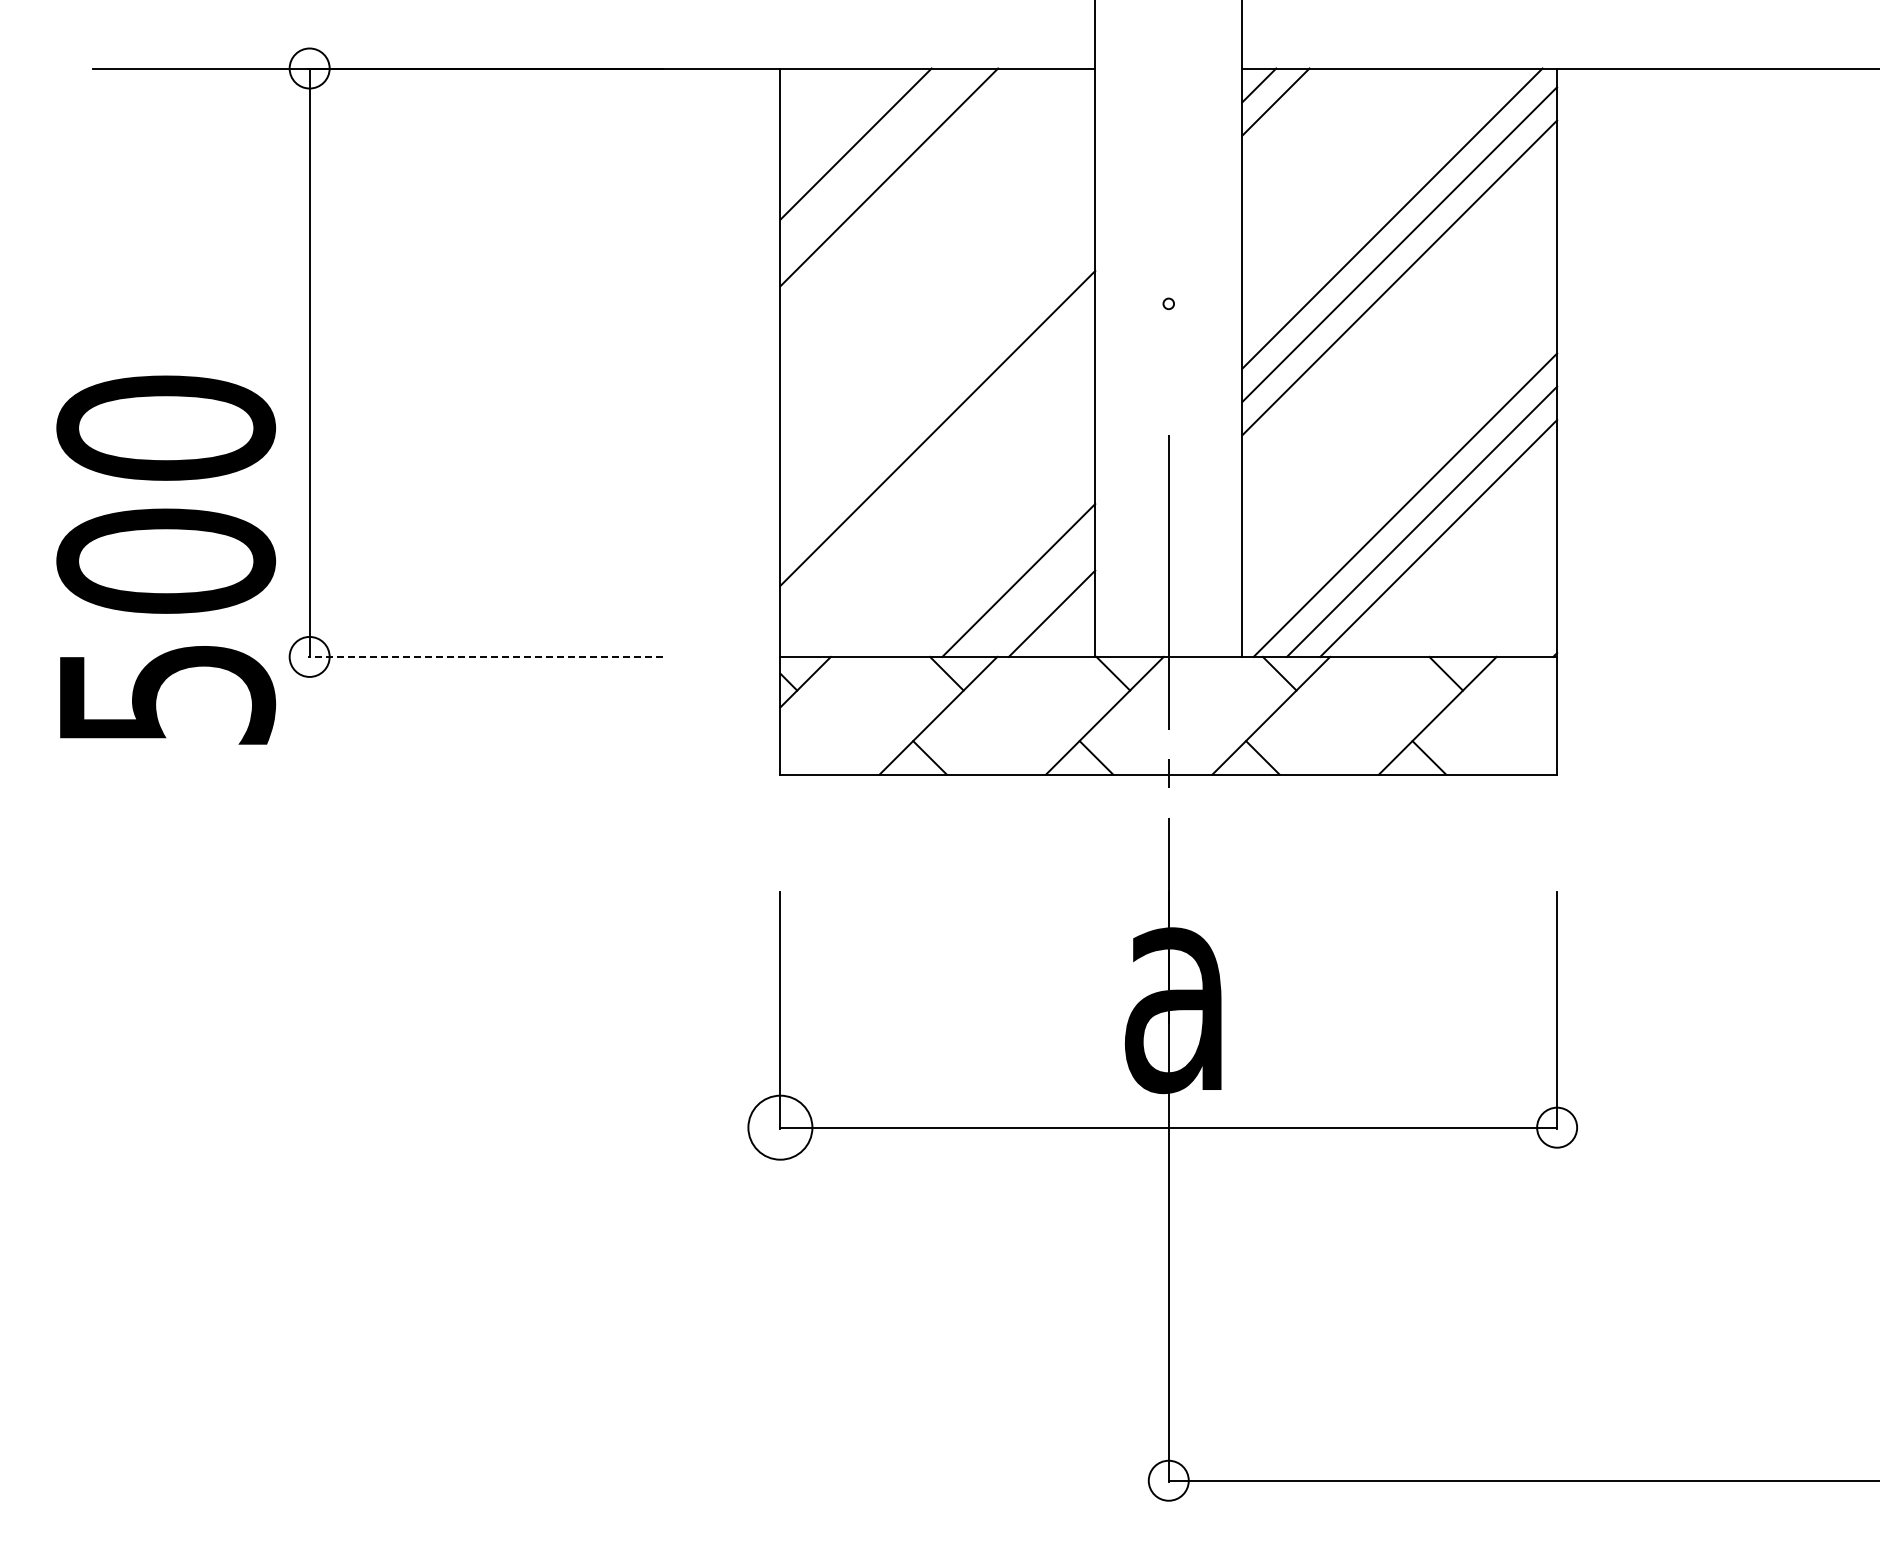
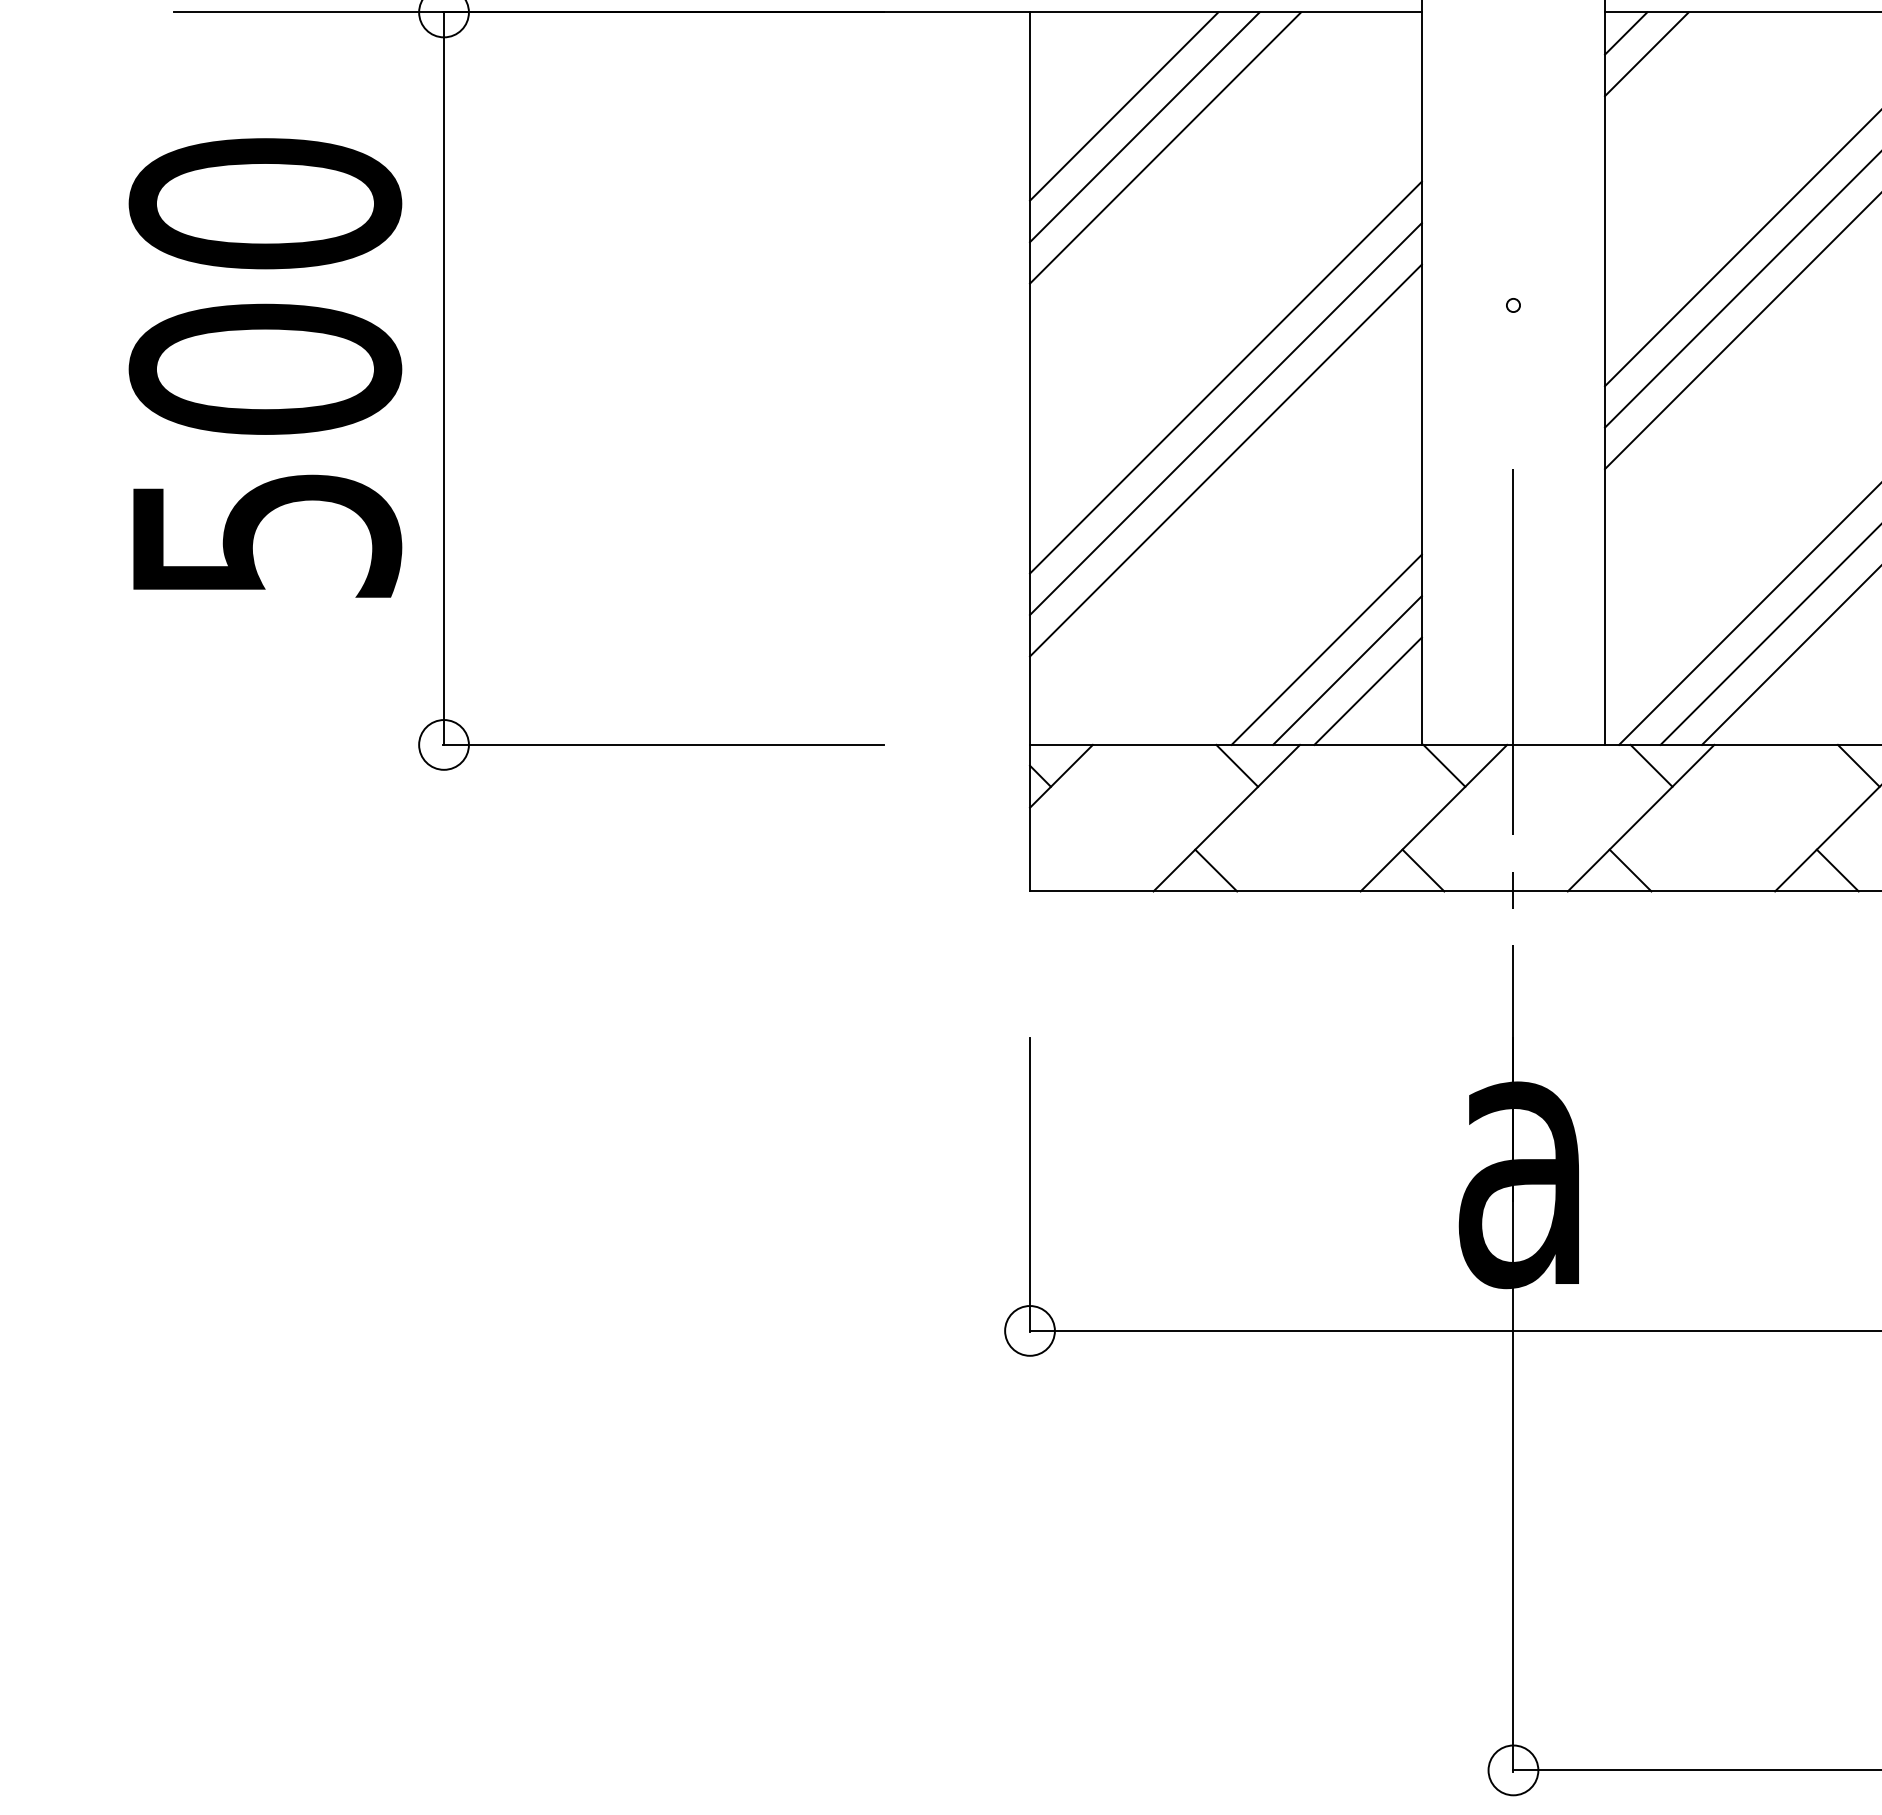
line: (872, 160) -> (1144, 126), added
line: (937, 361) -> (1225, 377), added
line: (937, 394) -> (1225, 418), added
text: (166, 559) -> (265, 367), moved
line: (1035, 596) -> (1347, 669), added
line: (485, 656) -> (662, 744), dashed -> solid
circle: (780, 1127) -> (1030, 1330), size x0.62

